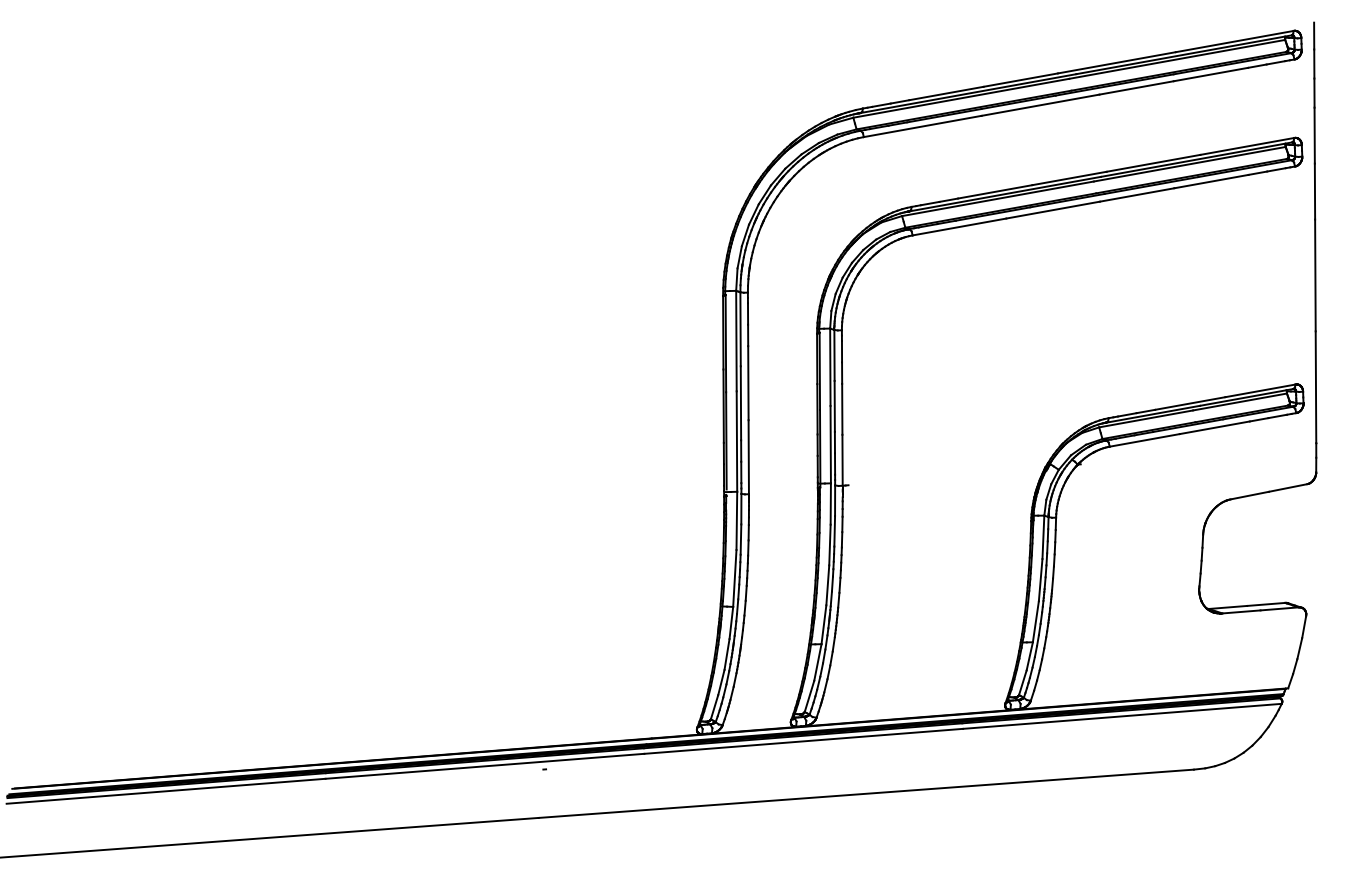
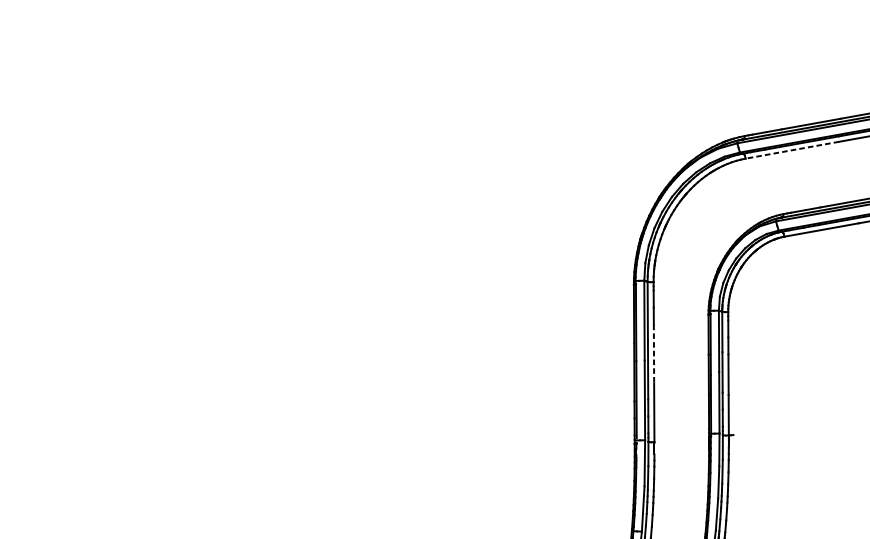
line: (922, 126) -> (792, 150), solid -> dashed
line: (748, 383) -> (654, 354), solid -> dashed

